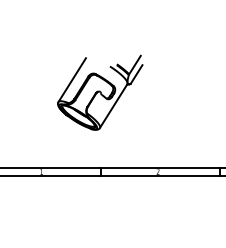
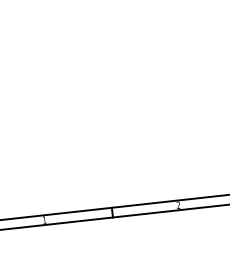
part: (100, 92) -> (102, 121), removed

